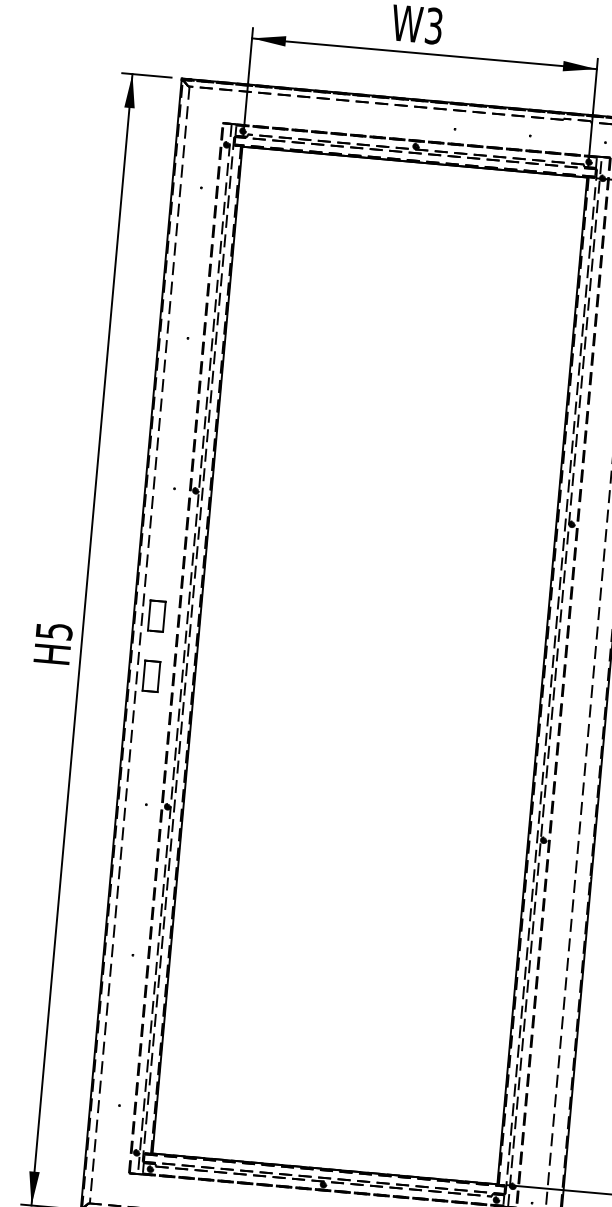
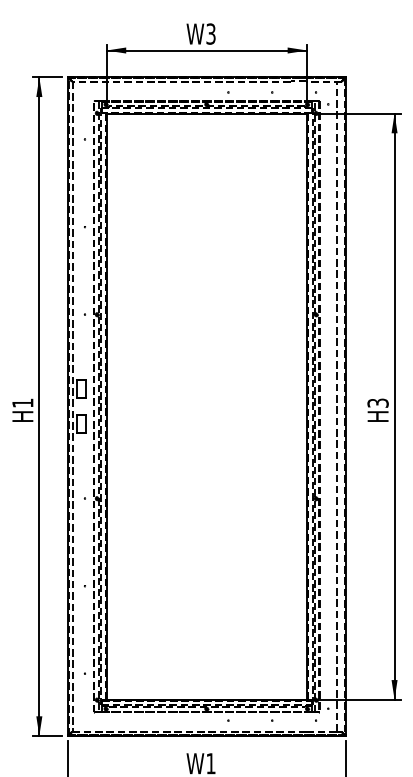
text: (53, 630) -> (22, 402), H5 -> H1

